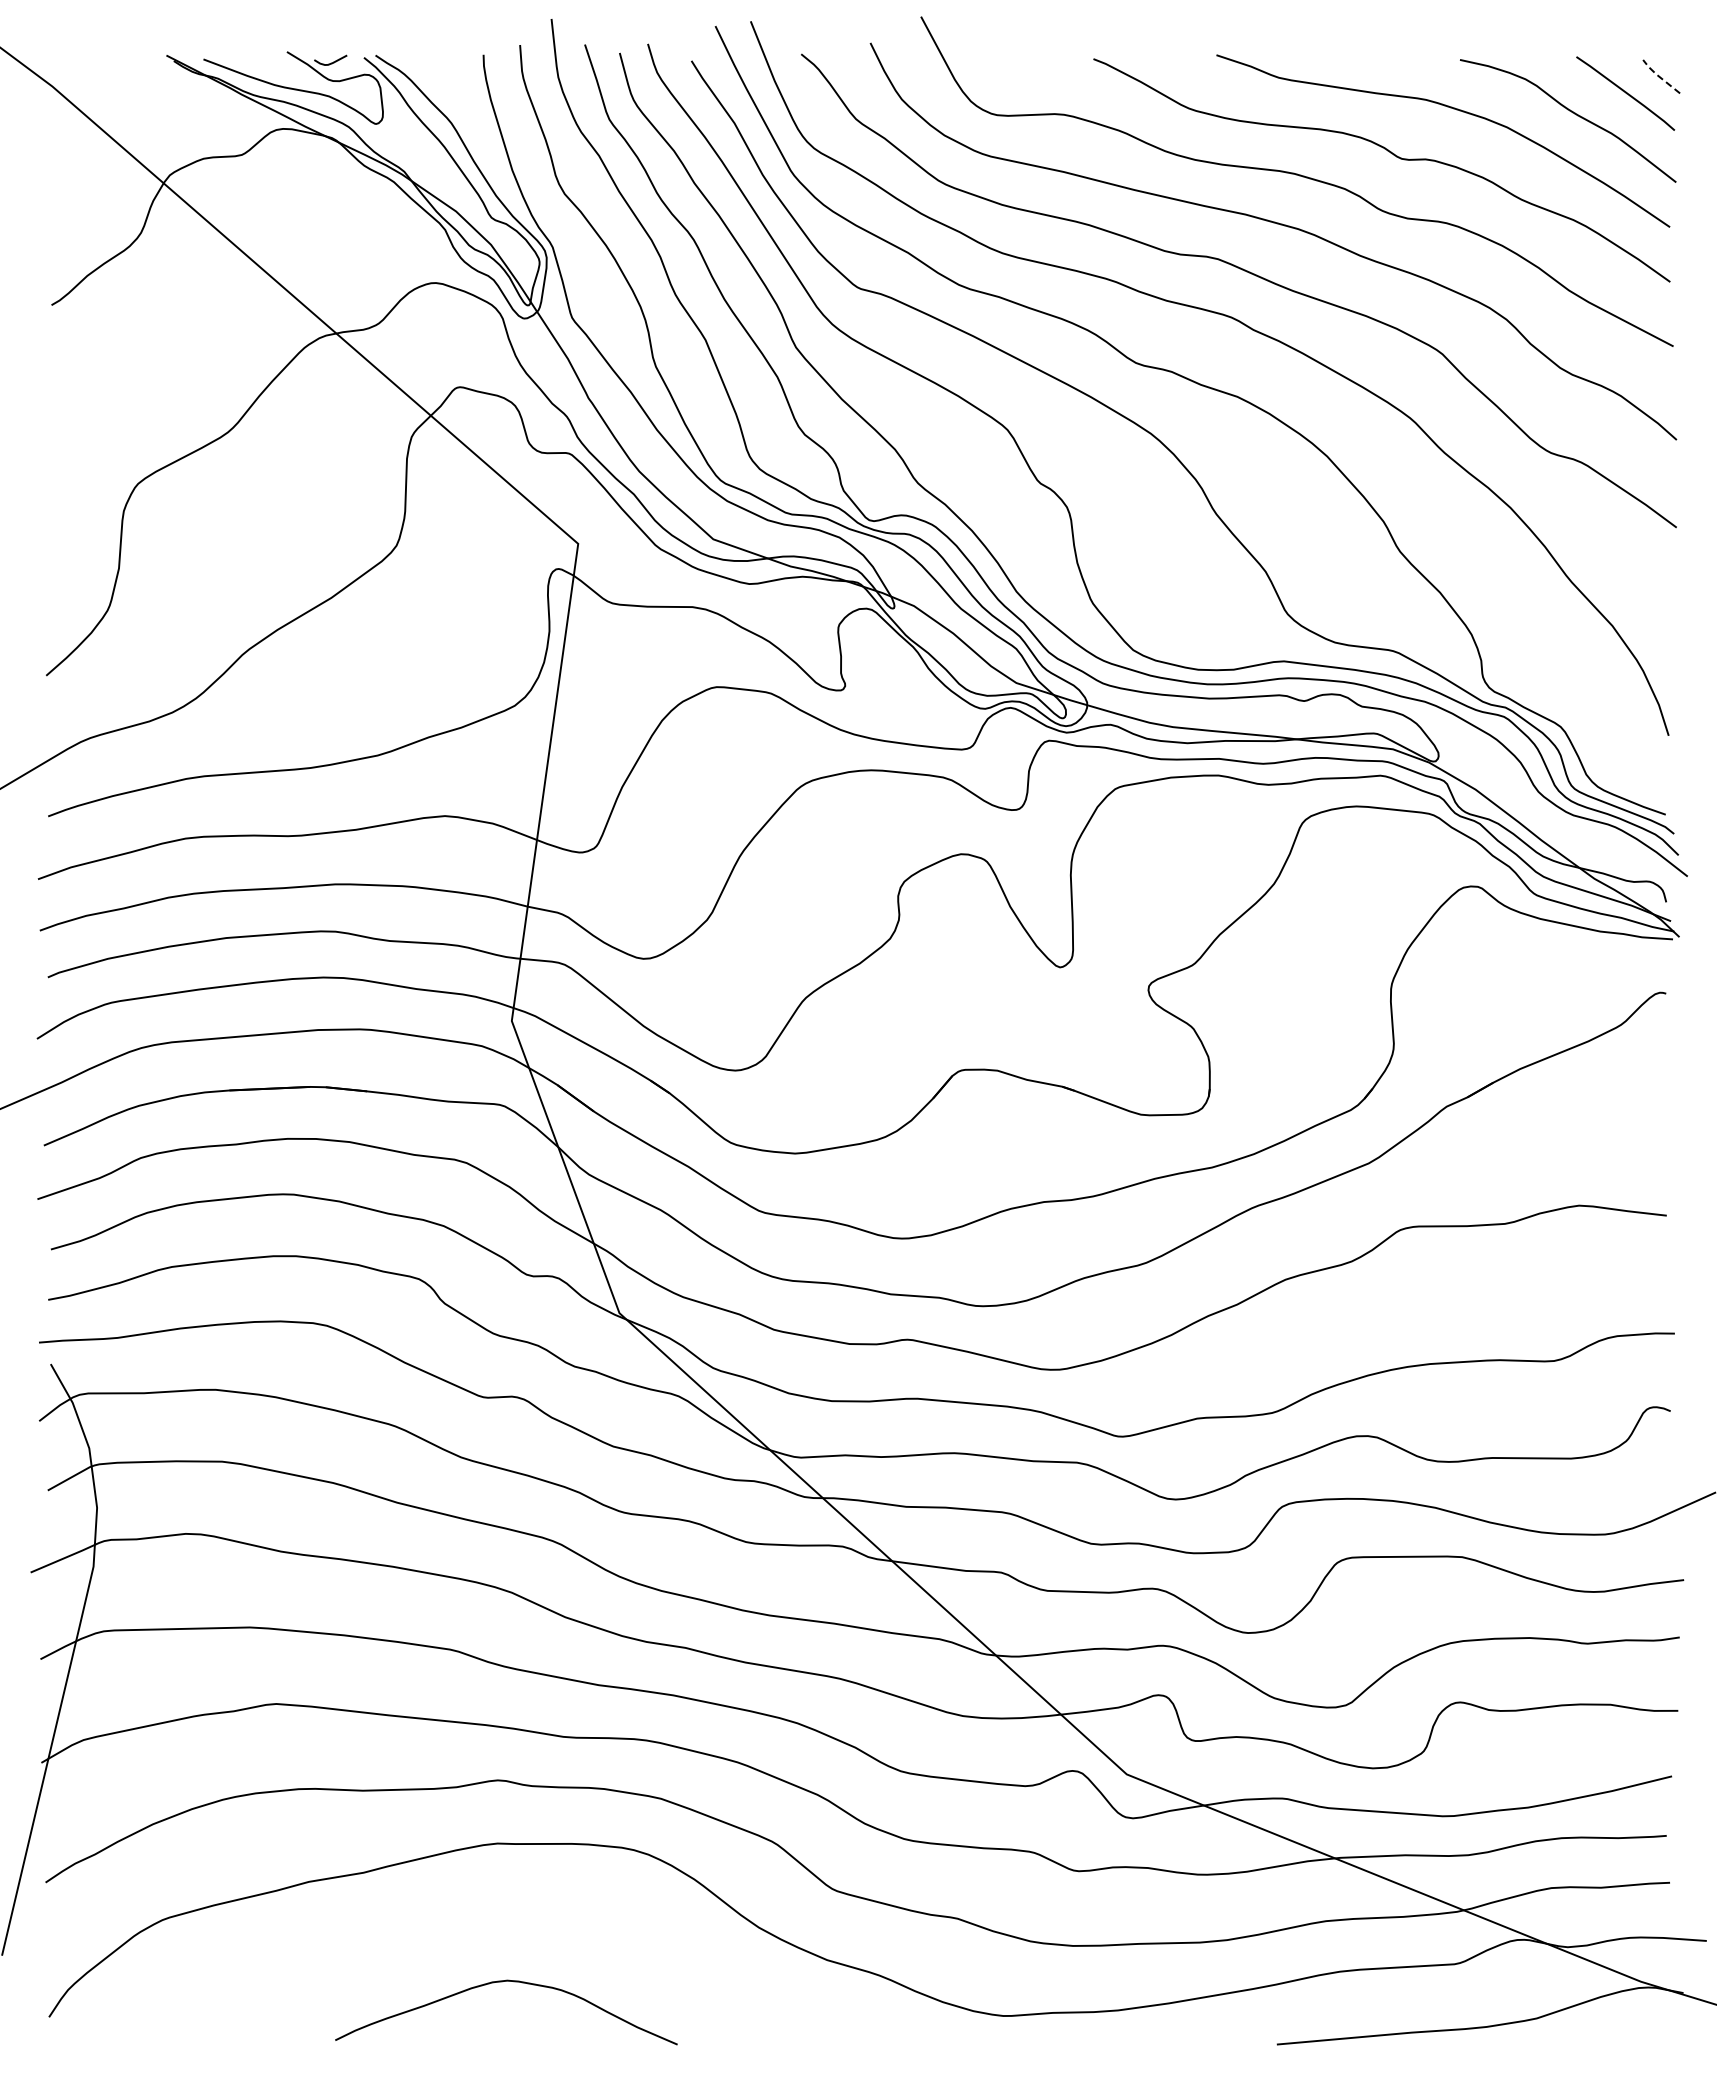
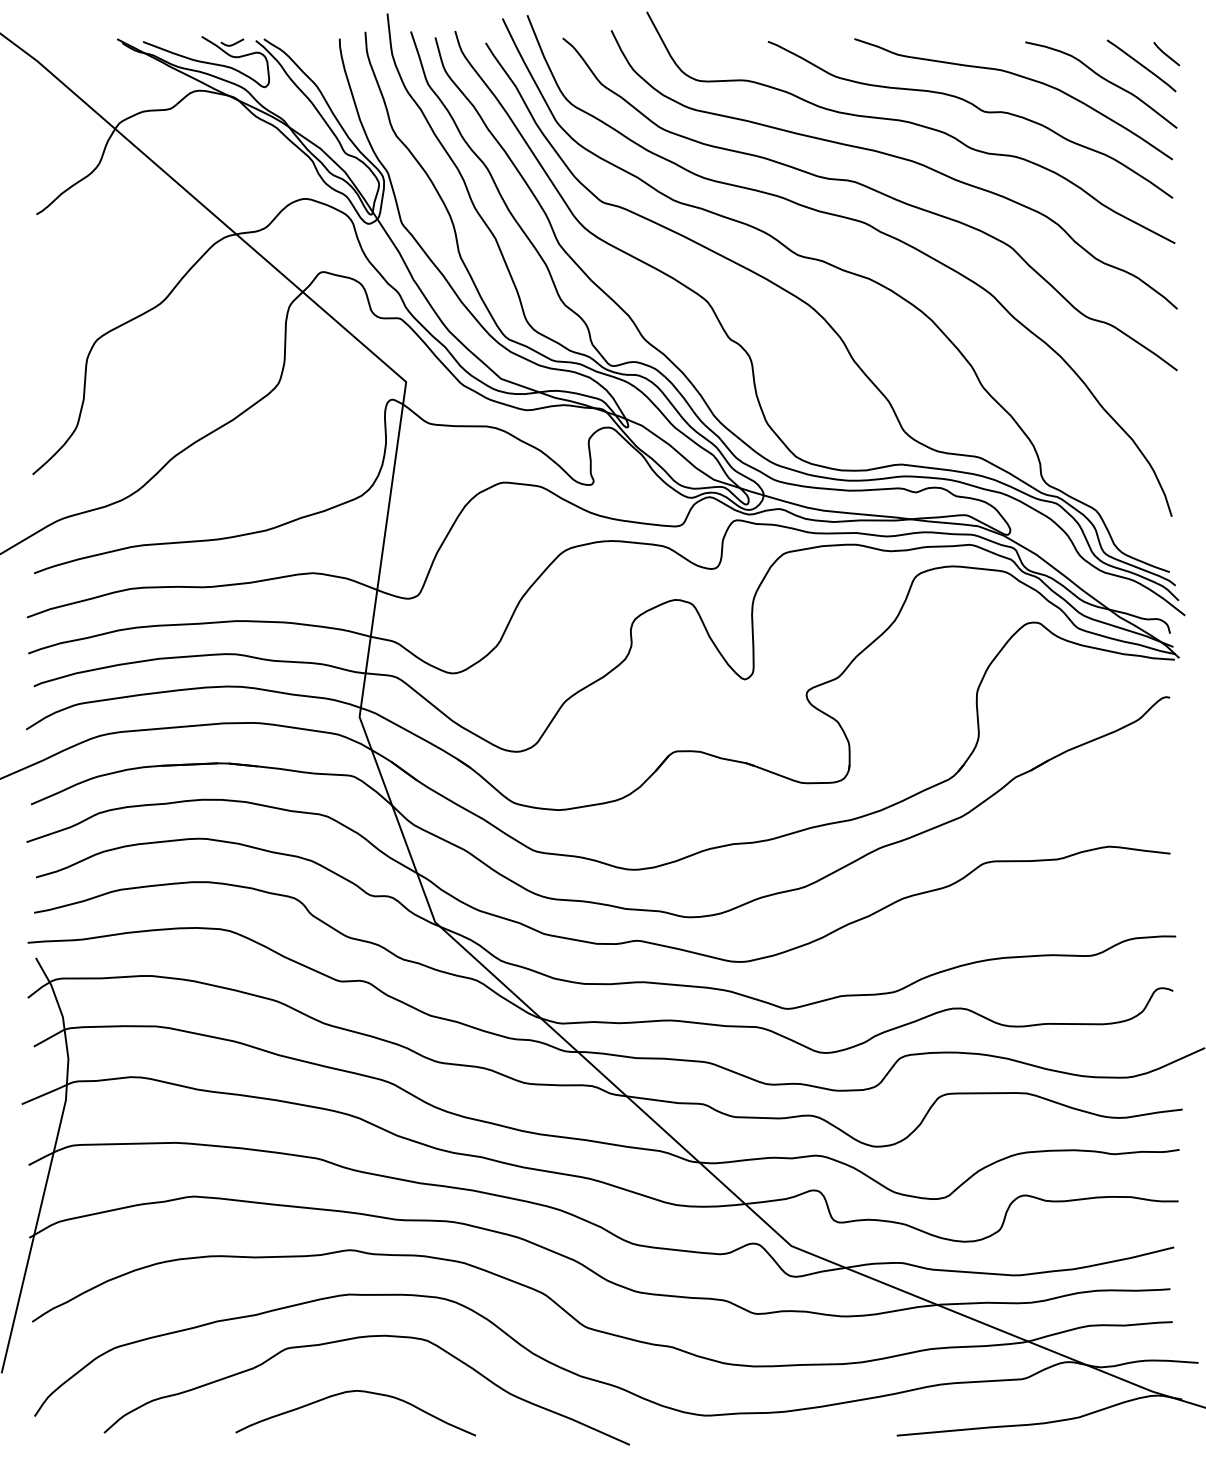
line: (1659, 76) -> (1165, 53), dashed -> solid
curve: (514, 1905) -> (361, 1338), added

